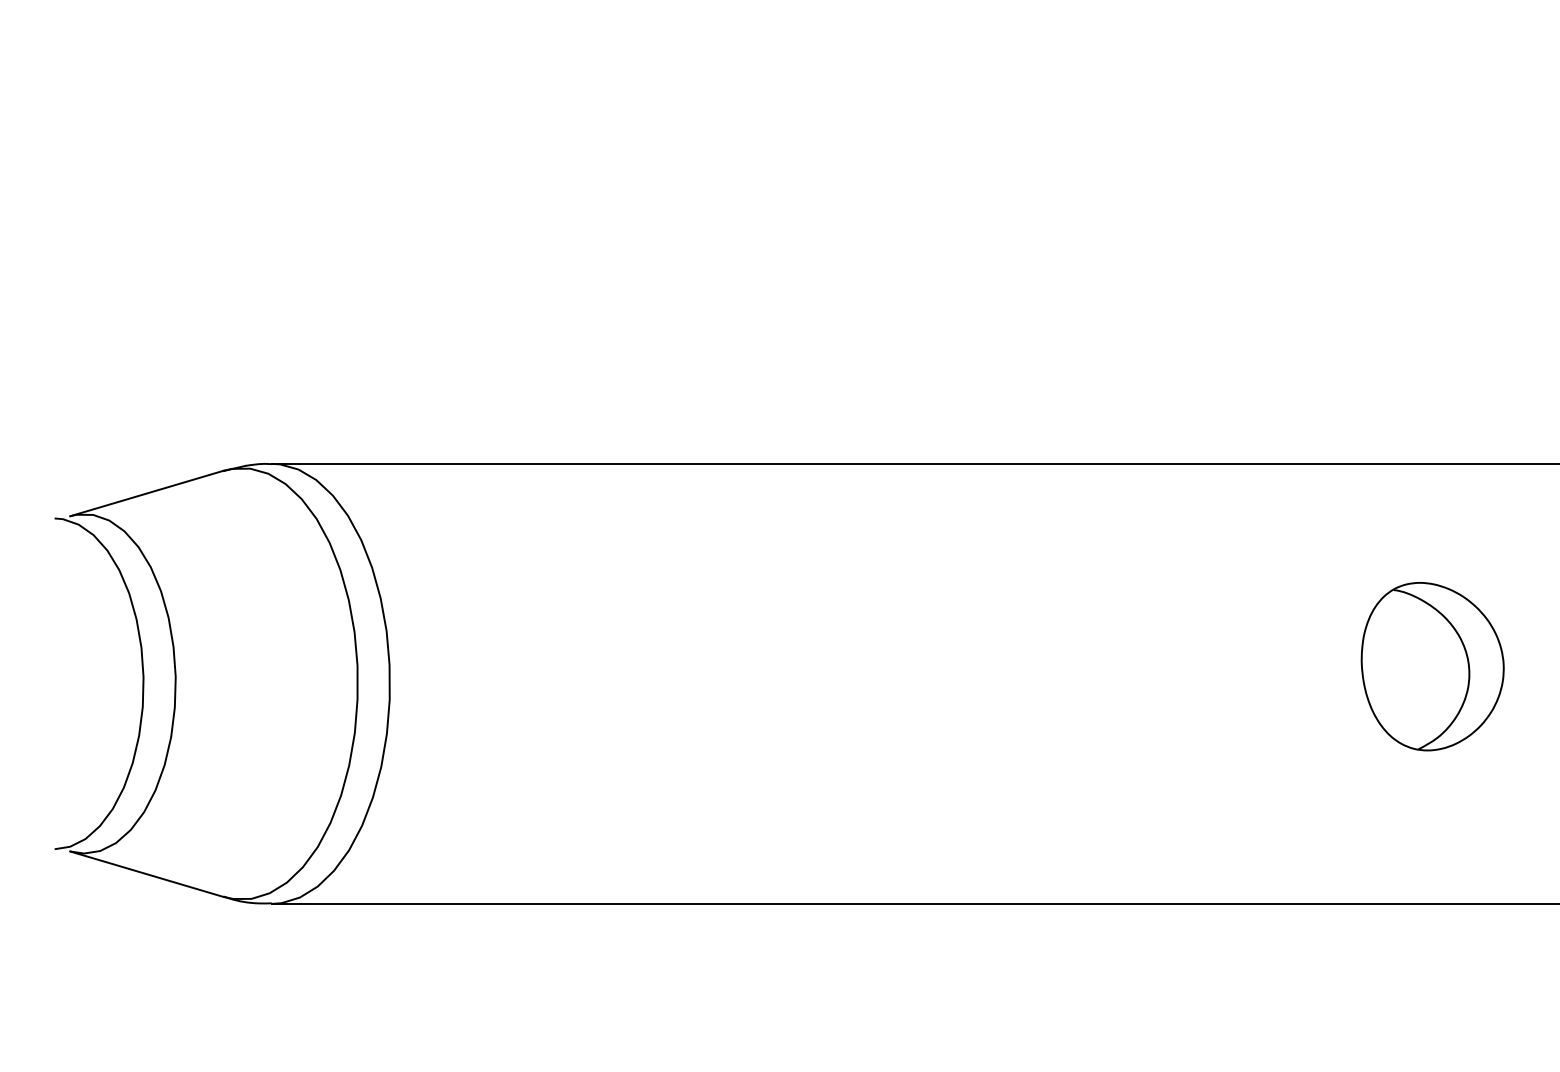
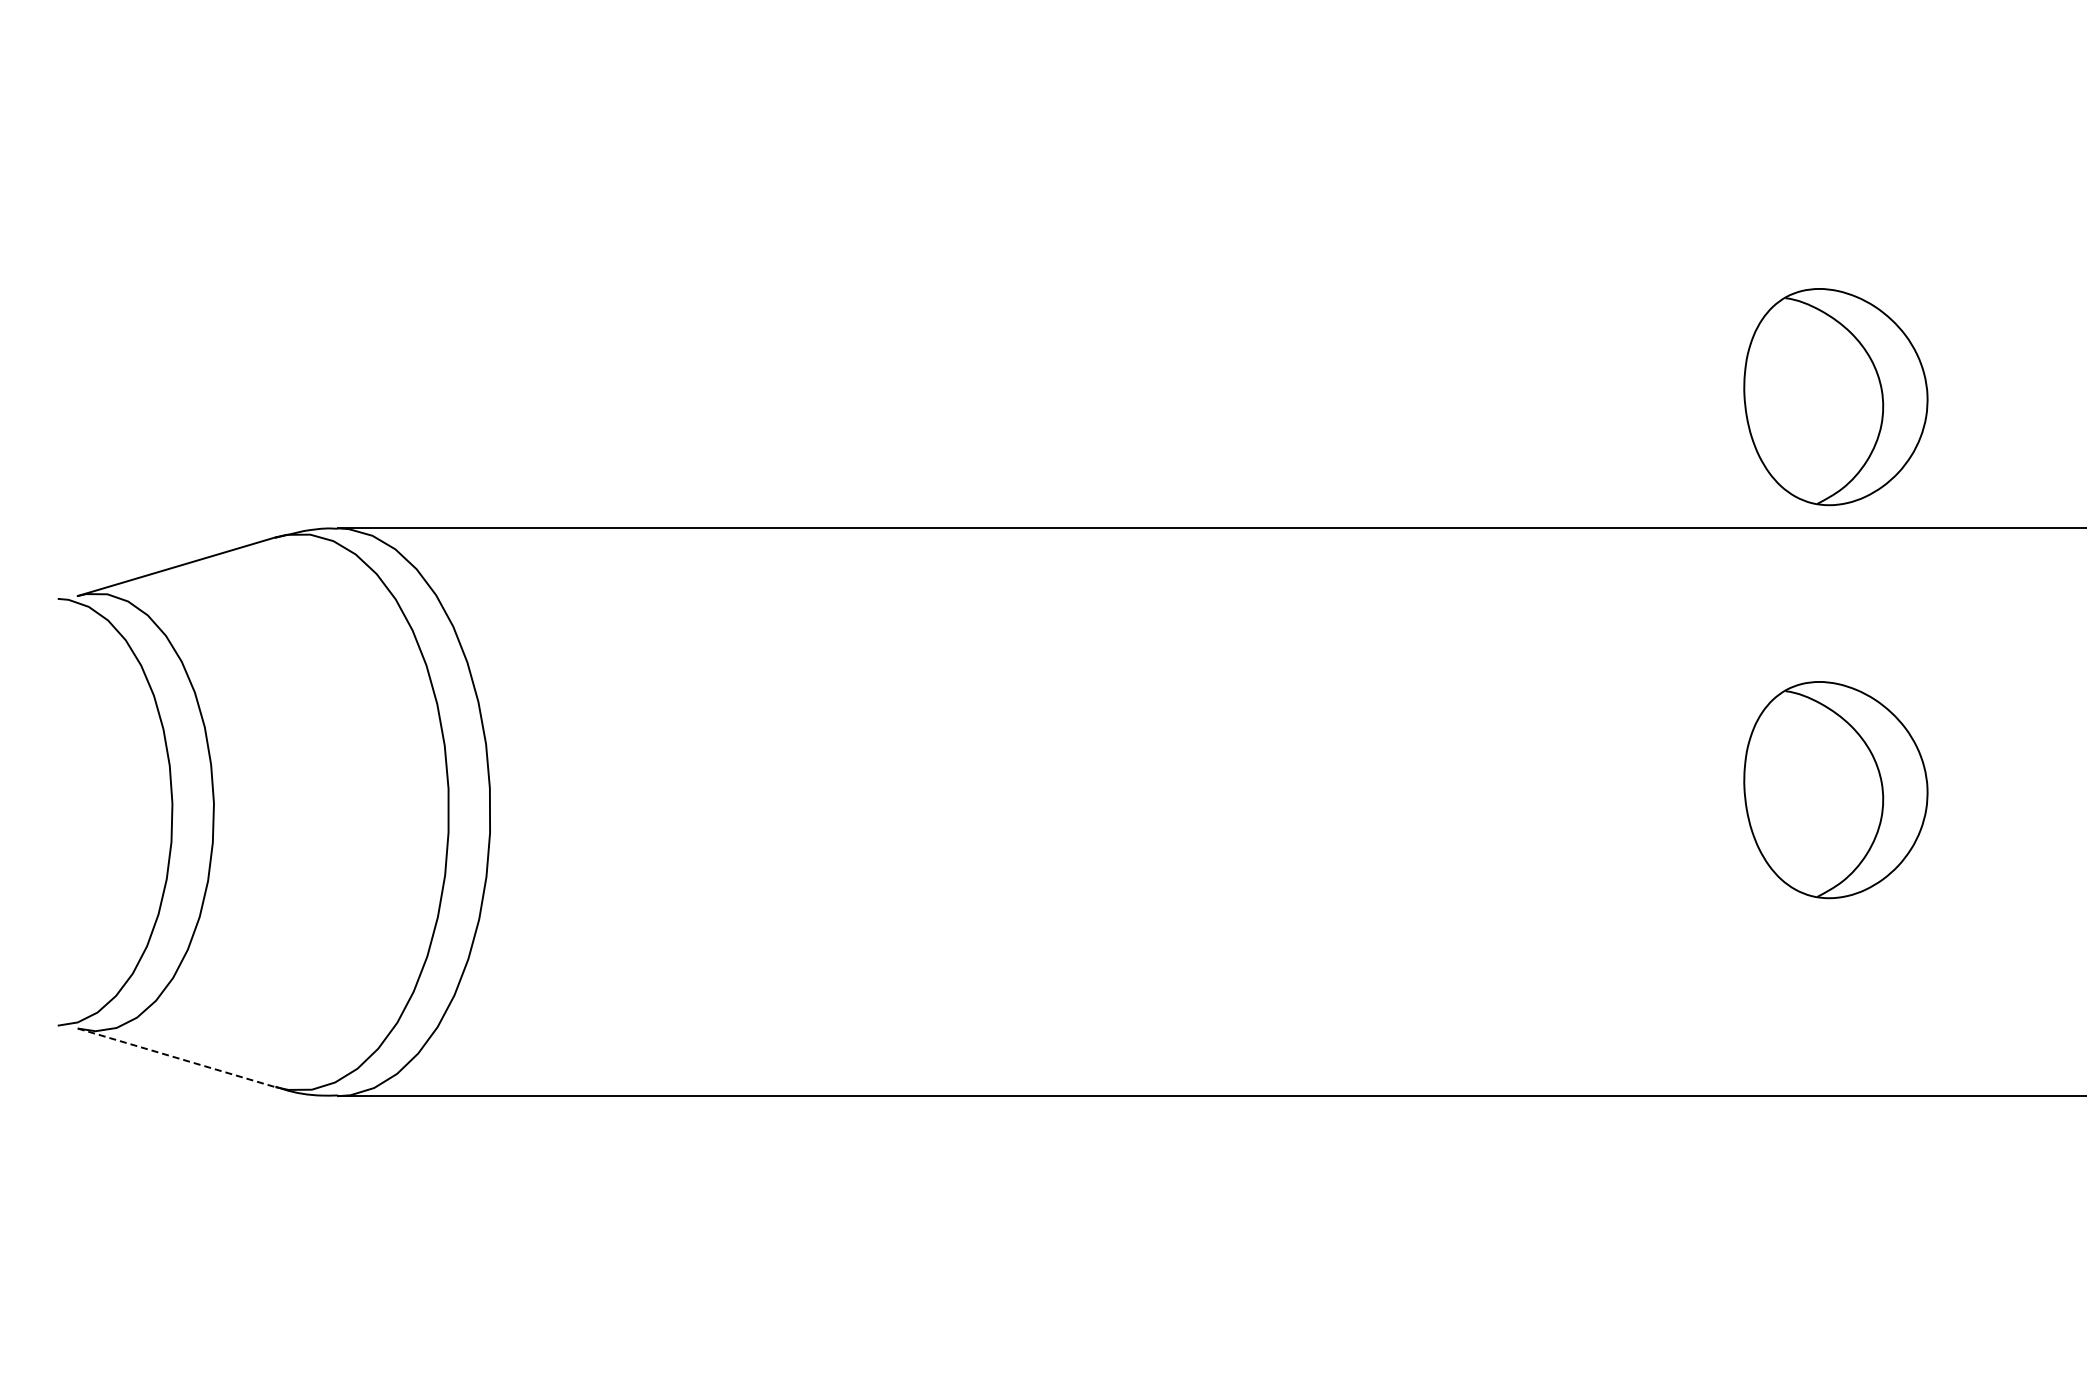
part: (1432, 362) -> (1835, 397), added
line: (147, 874) -> (177, 1058), solid -> dashed

